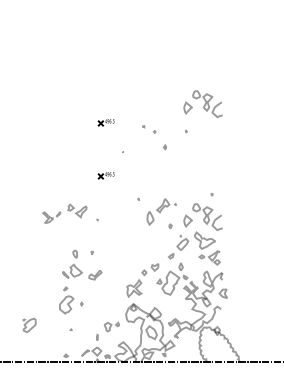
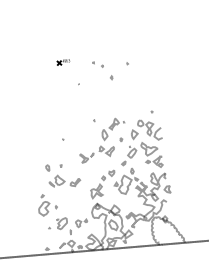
part: (202, 103) -> (138, 40), removed
part: (105, 175) -> (66, 103), removed
part: (64, 213) -> (96, 153), moved
part: (82, 272) -> (65, 181), moved
part: (29, 325) -> (62, 223), moved

